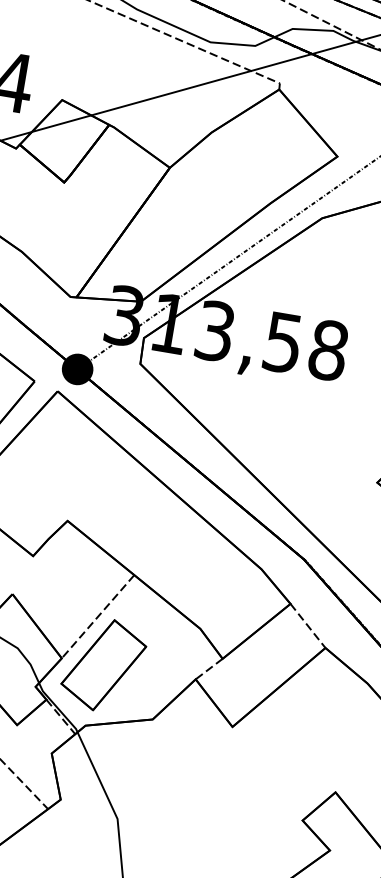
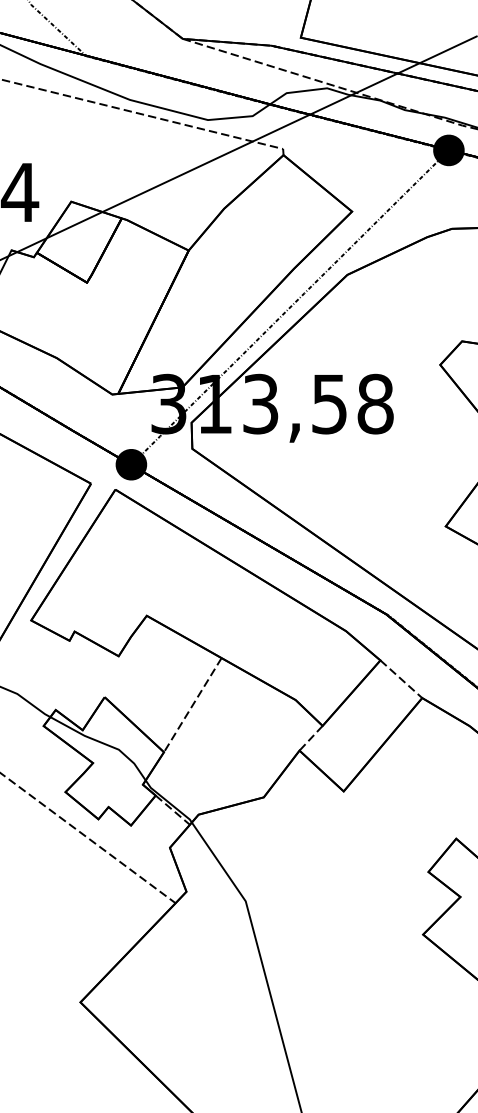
part: (103, 664) -> (206, 751), removed

